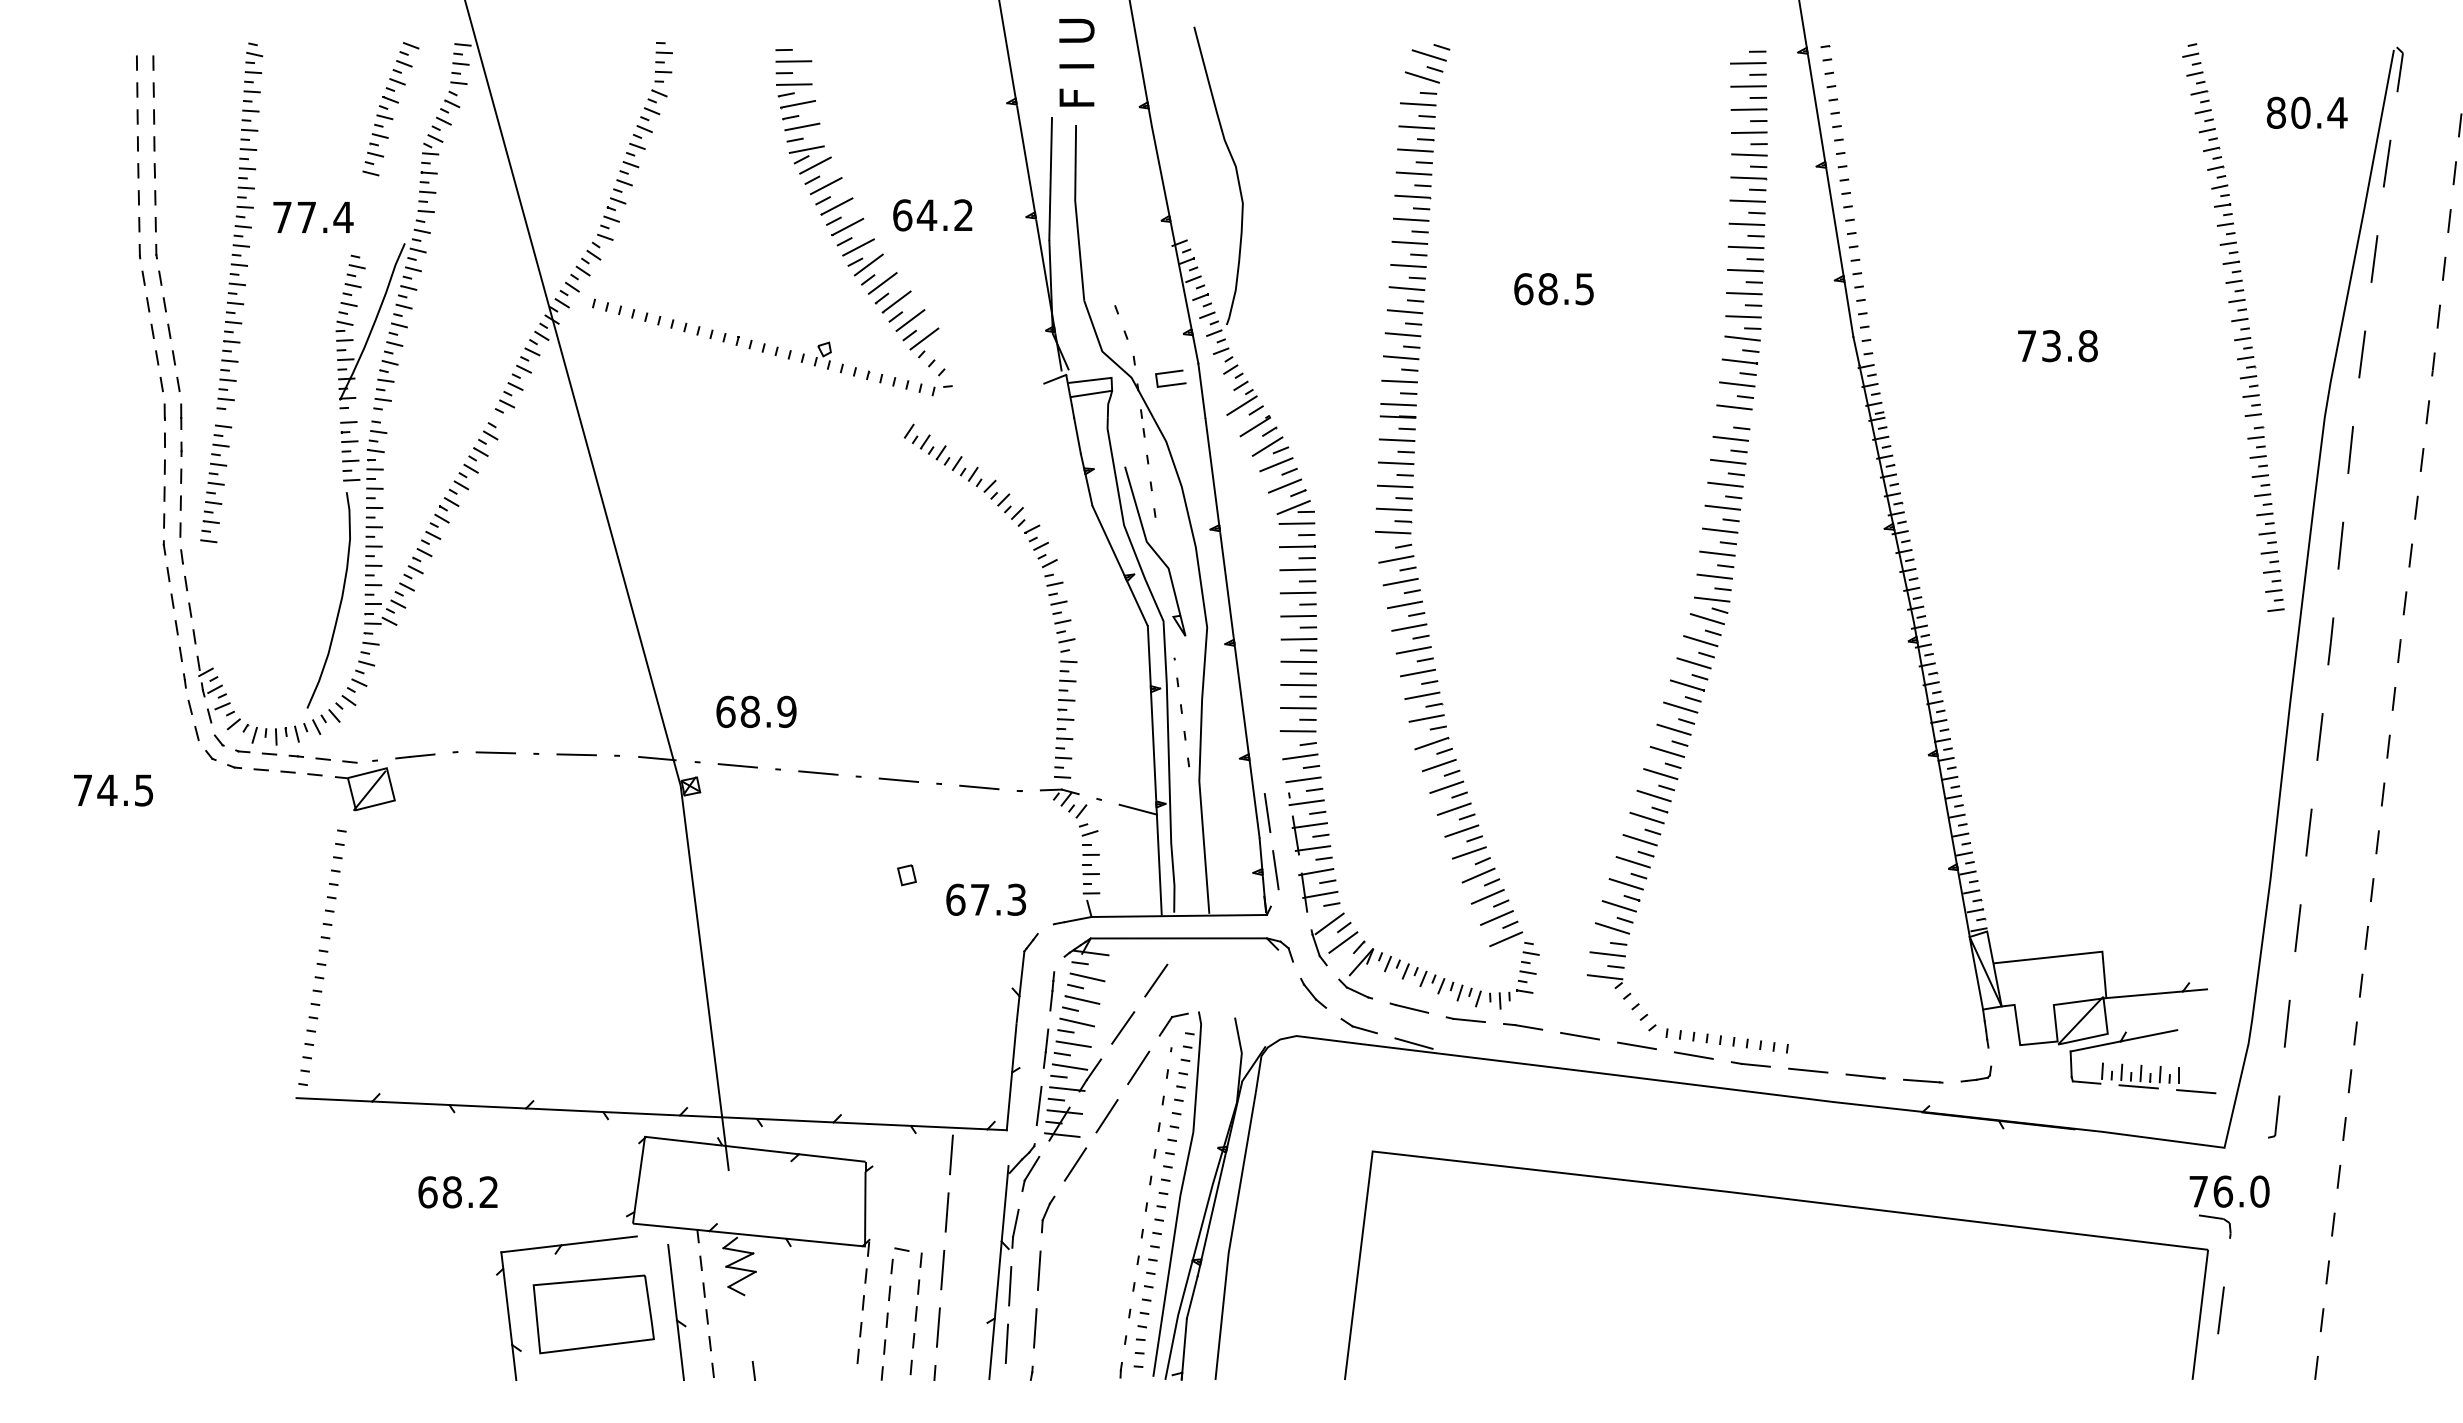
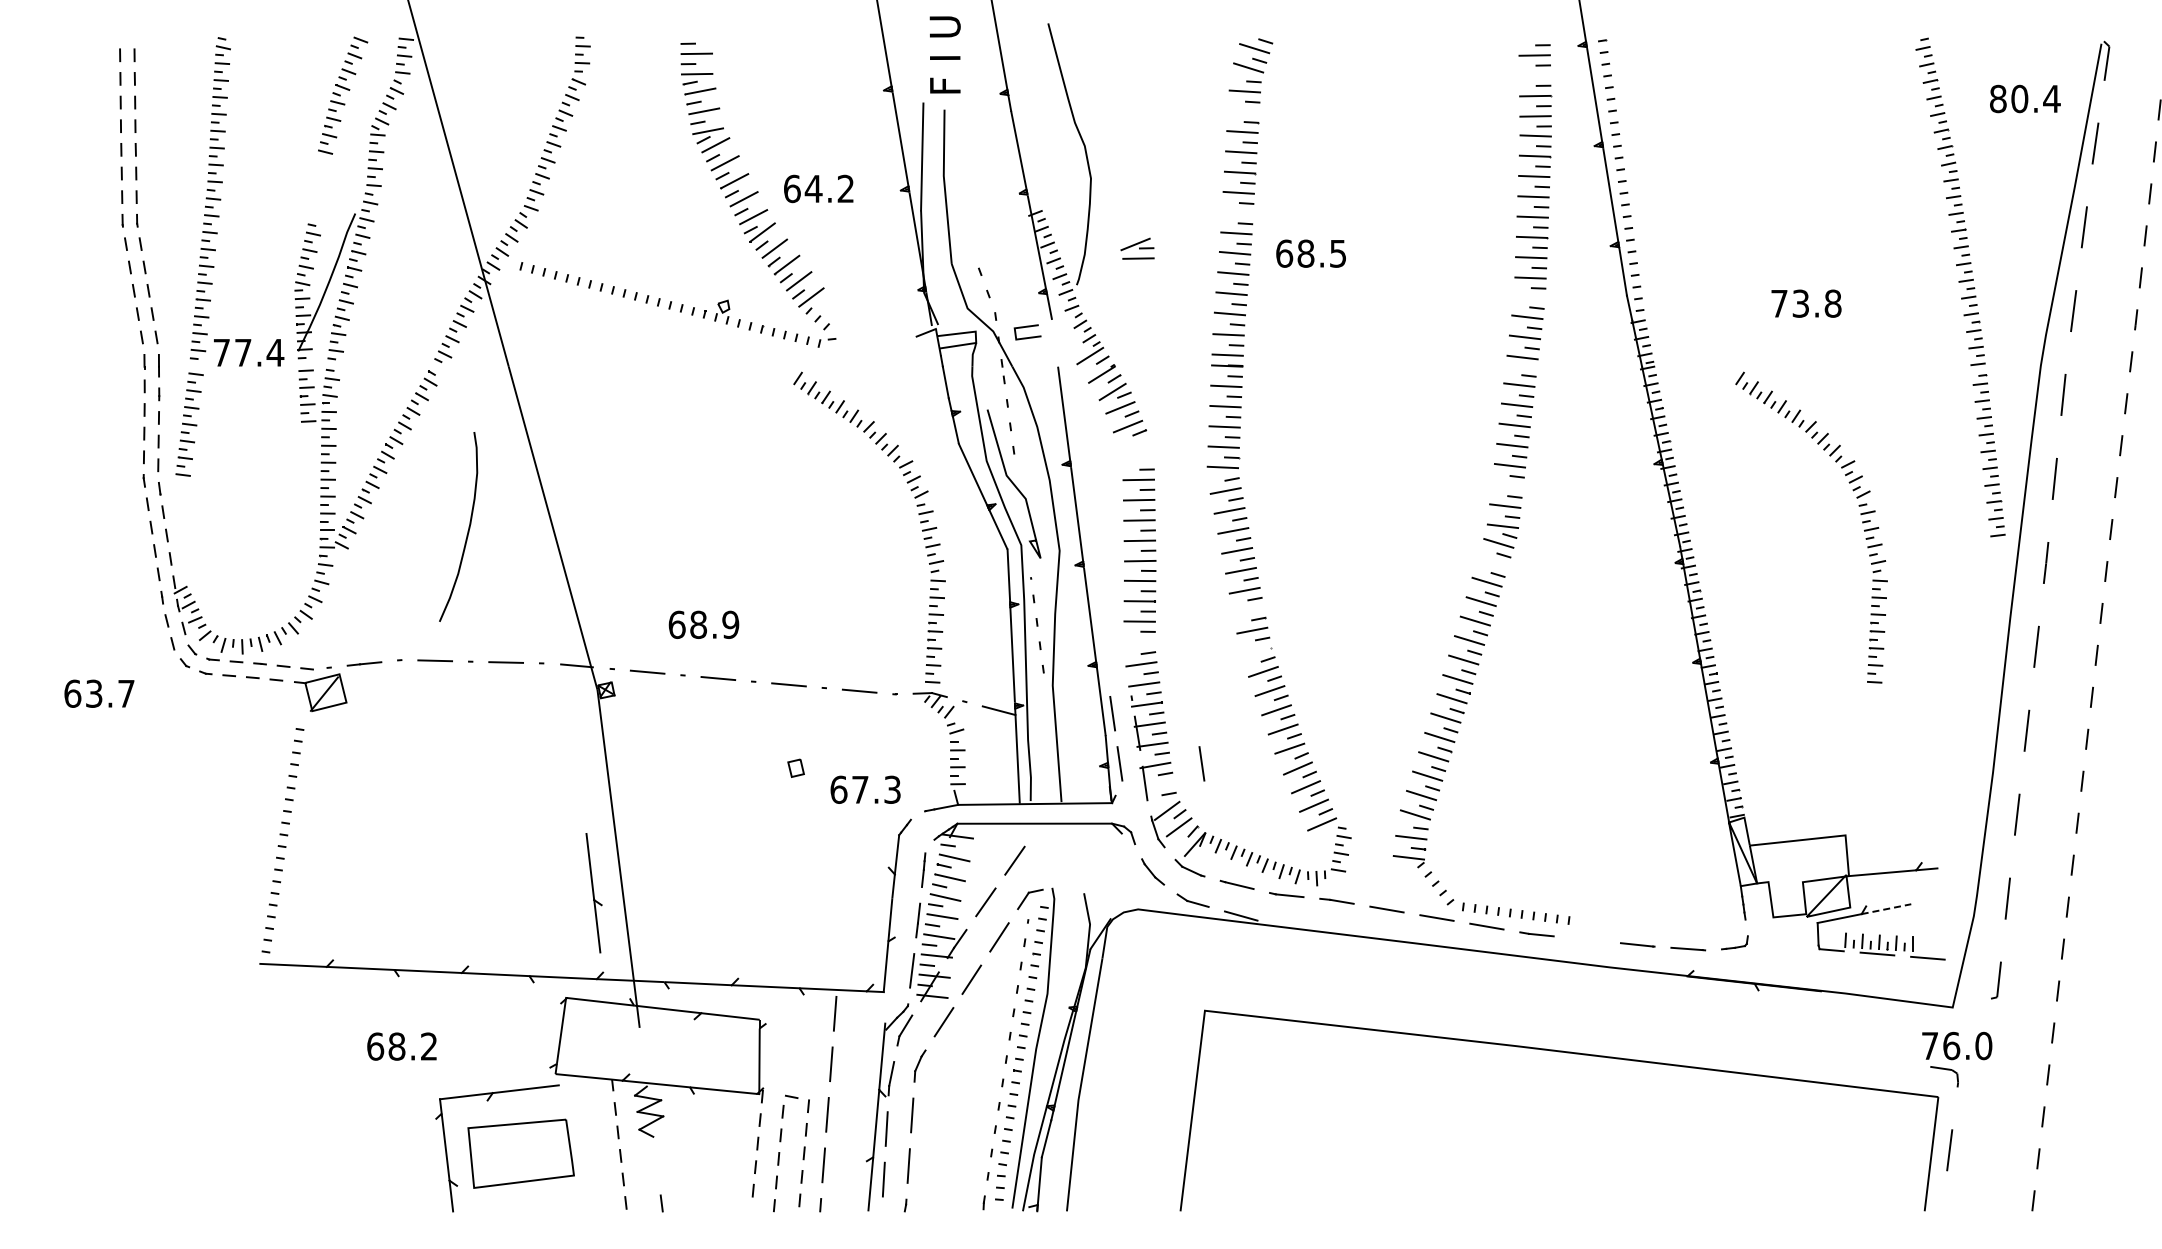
line: (1748, 86) -> (1534, 75), removed
line: (1416, 127) -> (1243, 111), removed
text: (313, 217) -> (249, 352), moved
line: (1409, 243) -> (1237, 213), removed
text: (1553, 288) -> (1310, 253), moved
line: (1742, 337) -> (1529, 296), removed
line: (1201, 390) -> (1054, 342), removed
part: (1295, 512) -> (1137, 248), moved
line: (1717, 553) -> (1507, 485), removed
part: (2119, 586) -> (1860, 514), added
curve: (339, 604) -> (467, 530), moved
line: (1700, 640) -> (1492, 562), removed
line: (1422, 695) -> (1248, 610), removed
text: (755, 711) -> (703, 624), moved
line: (1298, 730) -> (1139, 641), removed
line: (1431, 743) -> (1256, 652), removed
text: (113, 790) -> (99, 693), 74.5 -> 63.7
line: (1368, 869) -> (1201, 763), added
line: (1319, 894) -> (1158, 785), removed
line: (2149, 1036) -> (1886, 909), solid -> dashed
line: (1808, 1070) -> (1587, 939), removed
part: (676, 1312) -> (593, 893), moved

